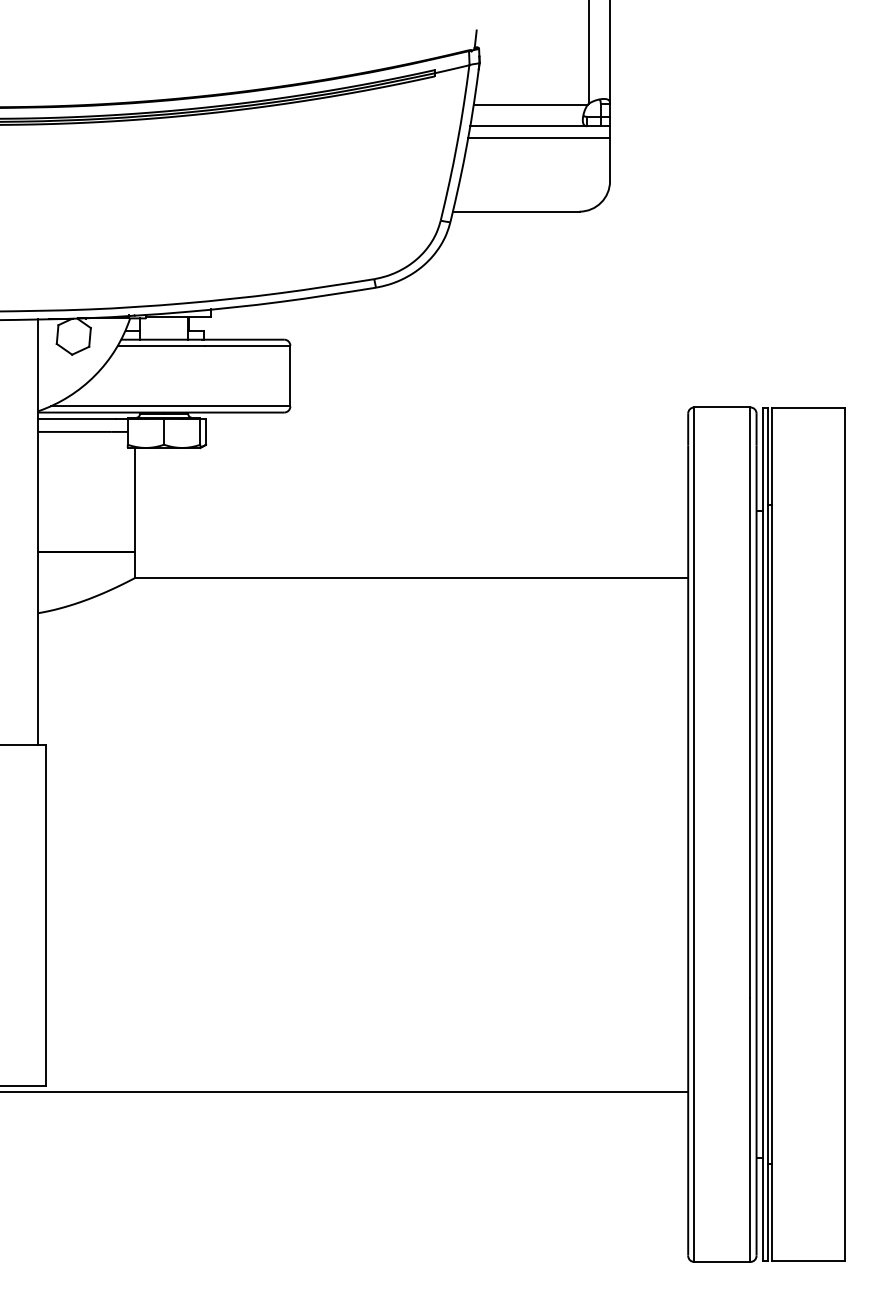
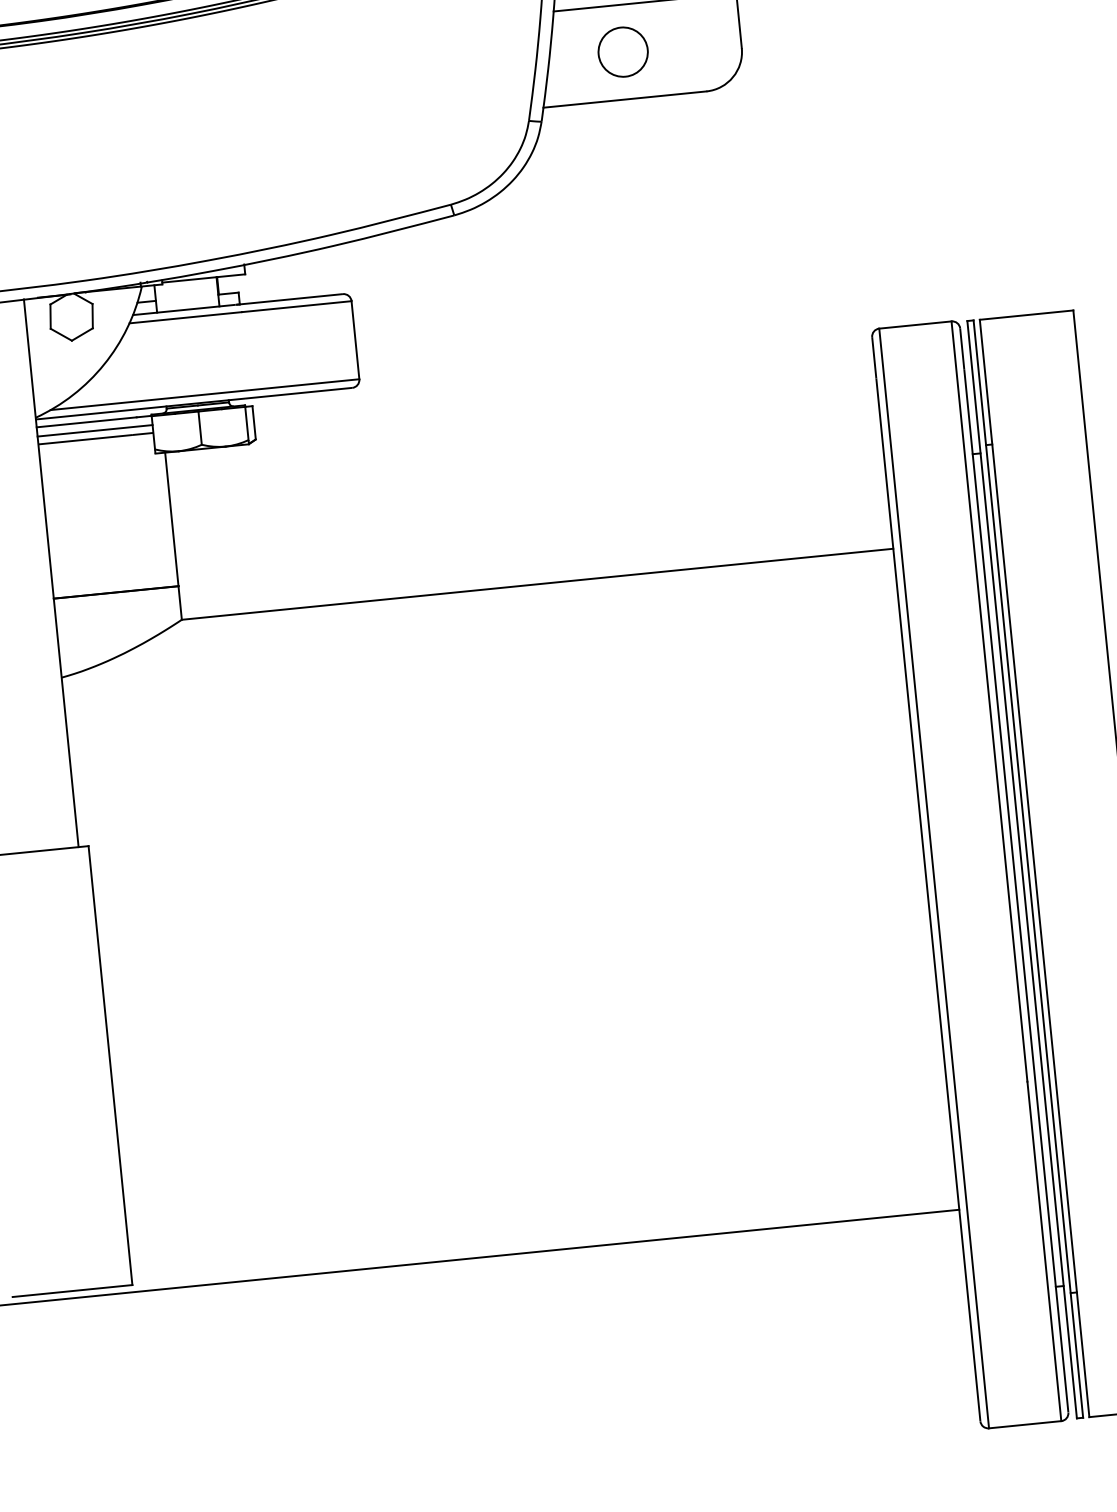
circle: (518, 174) -> (623, 51), added
line: (82, 425) -> (94, 430), added

